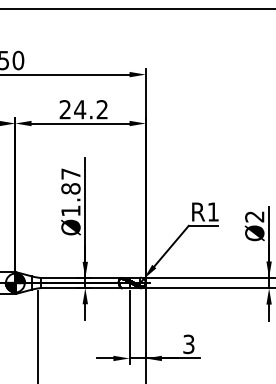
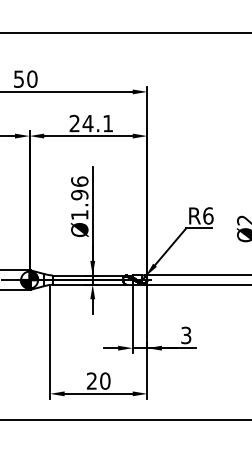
text: (101, 109) -> (107, 123), 24.2 -> 24.1
text: (70, 181) -> (79, 188), Ø1.87 -> Ø1.96
text: (213, 211) -> (208, 215), R1 -> R6

